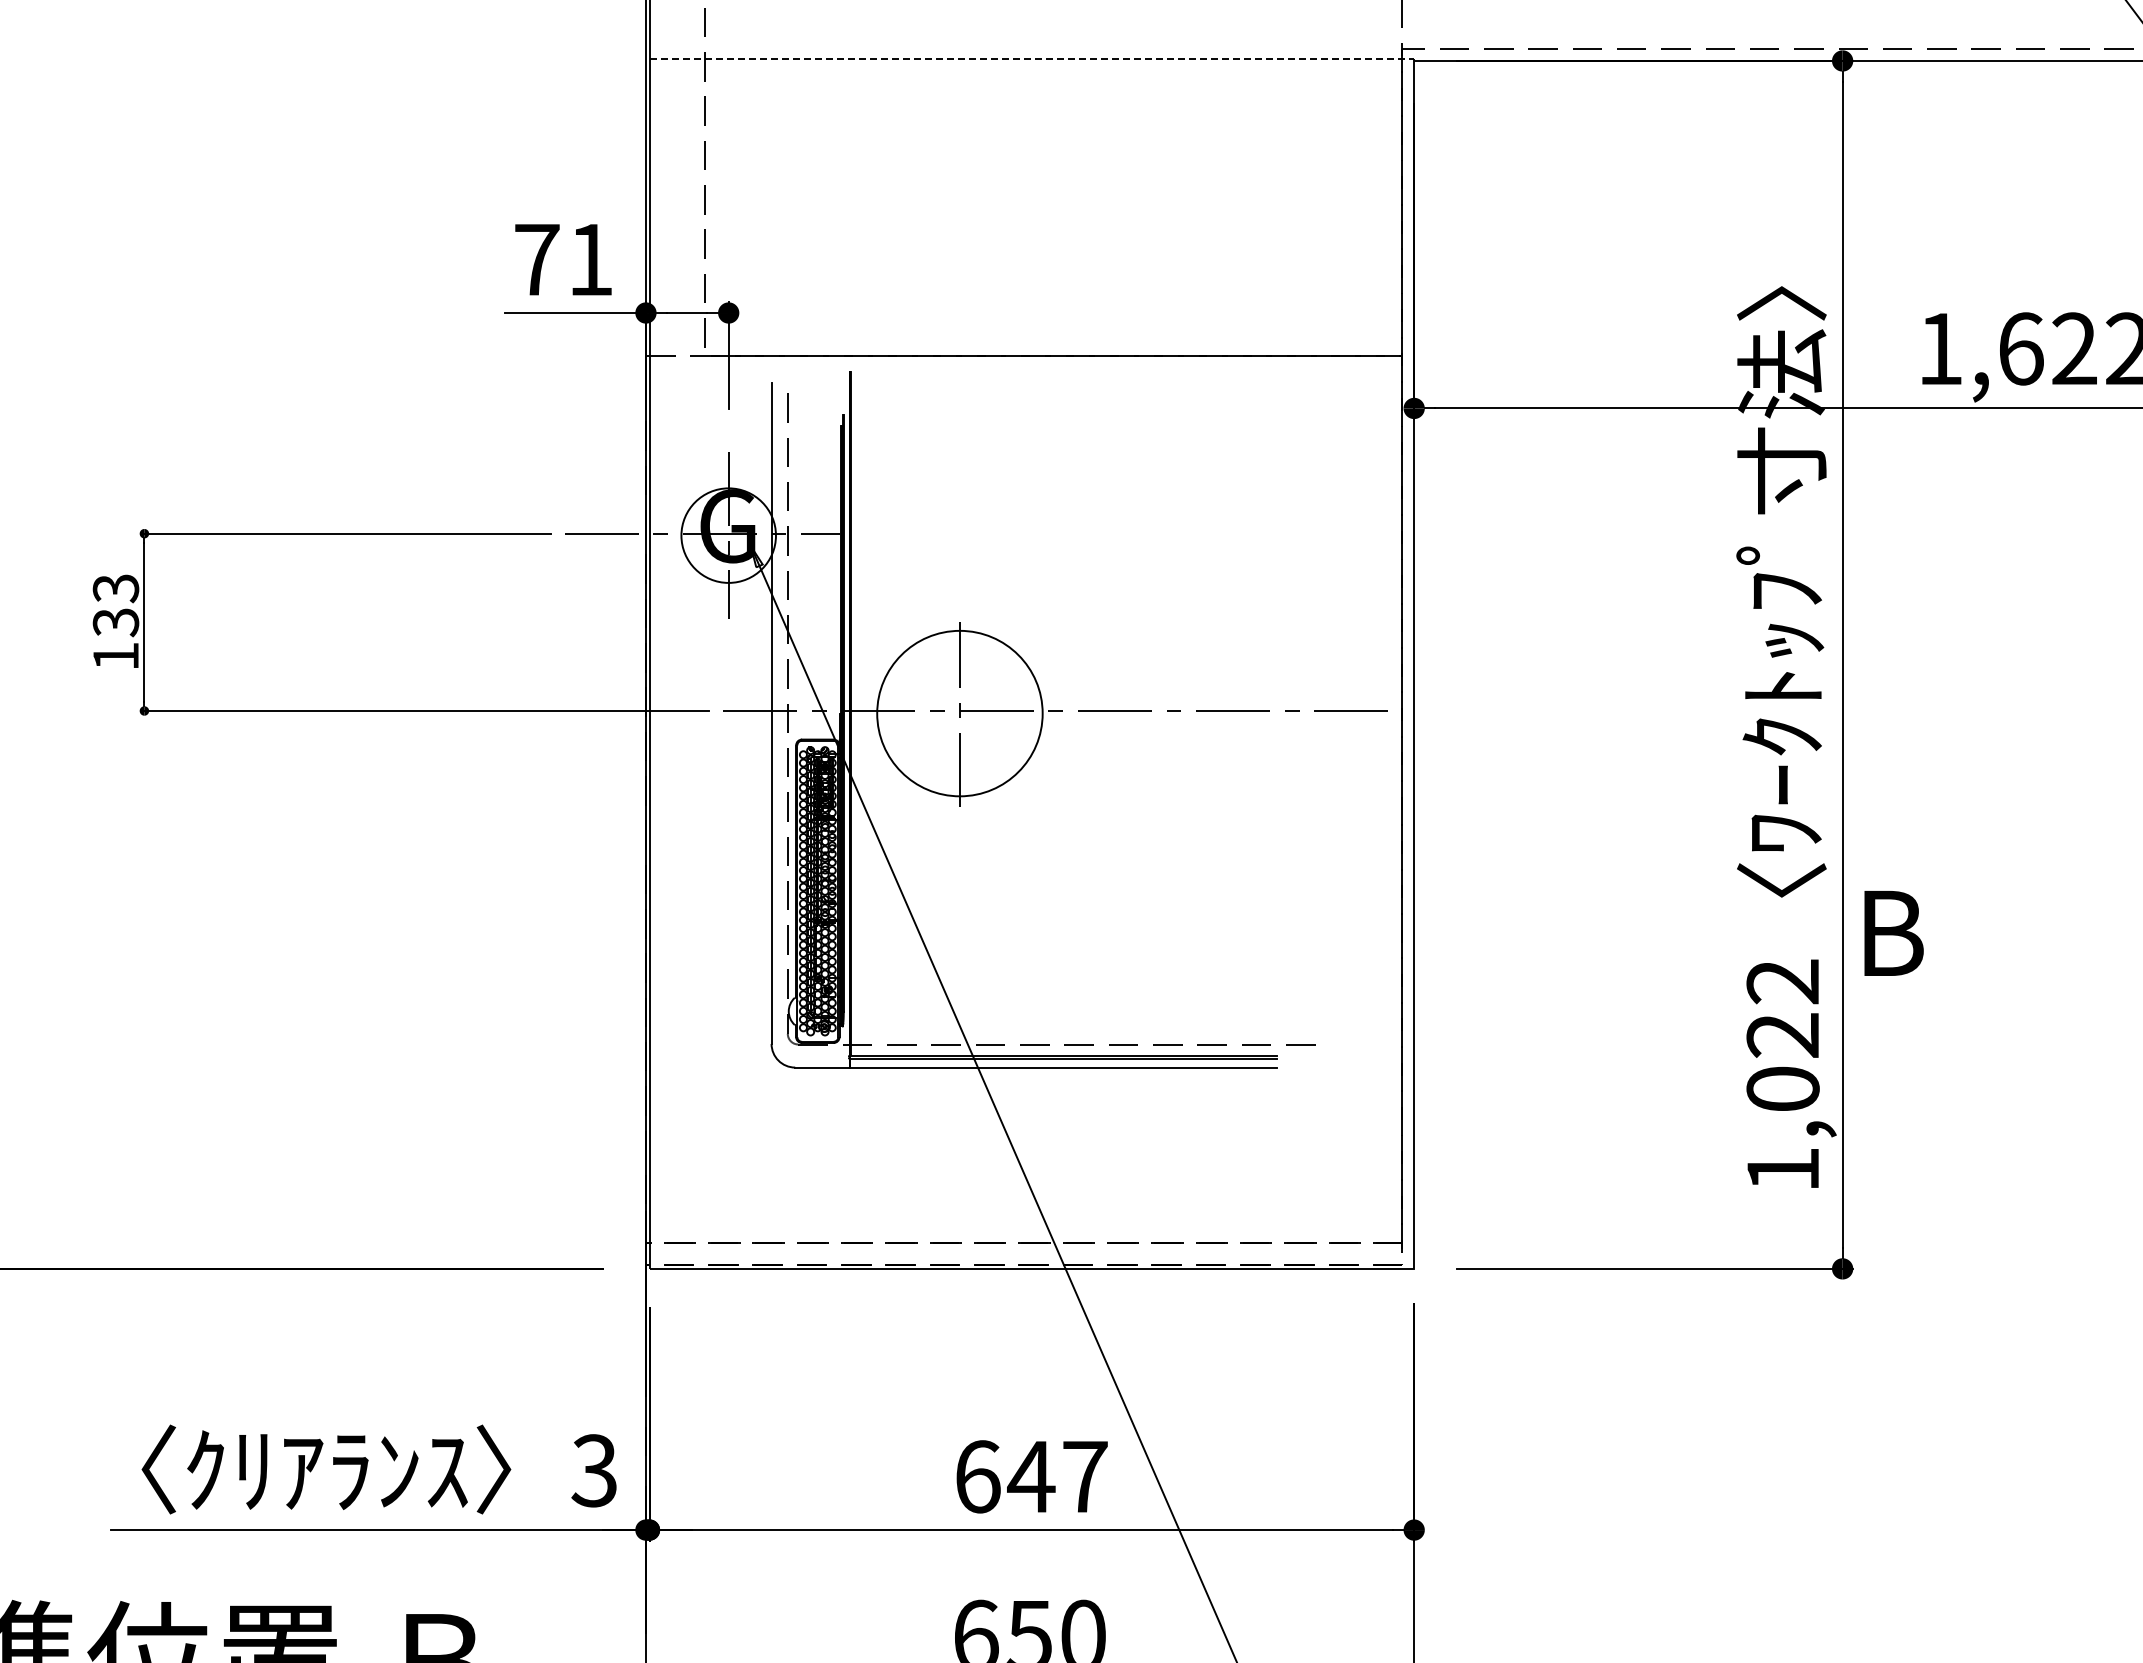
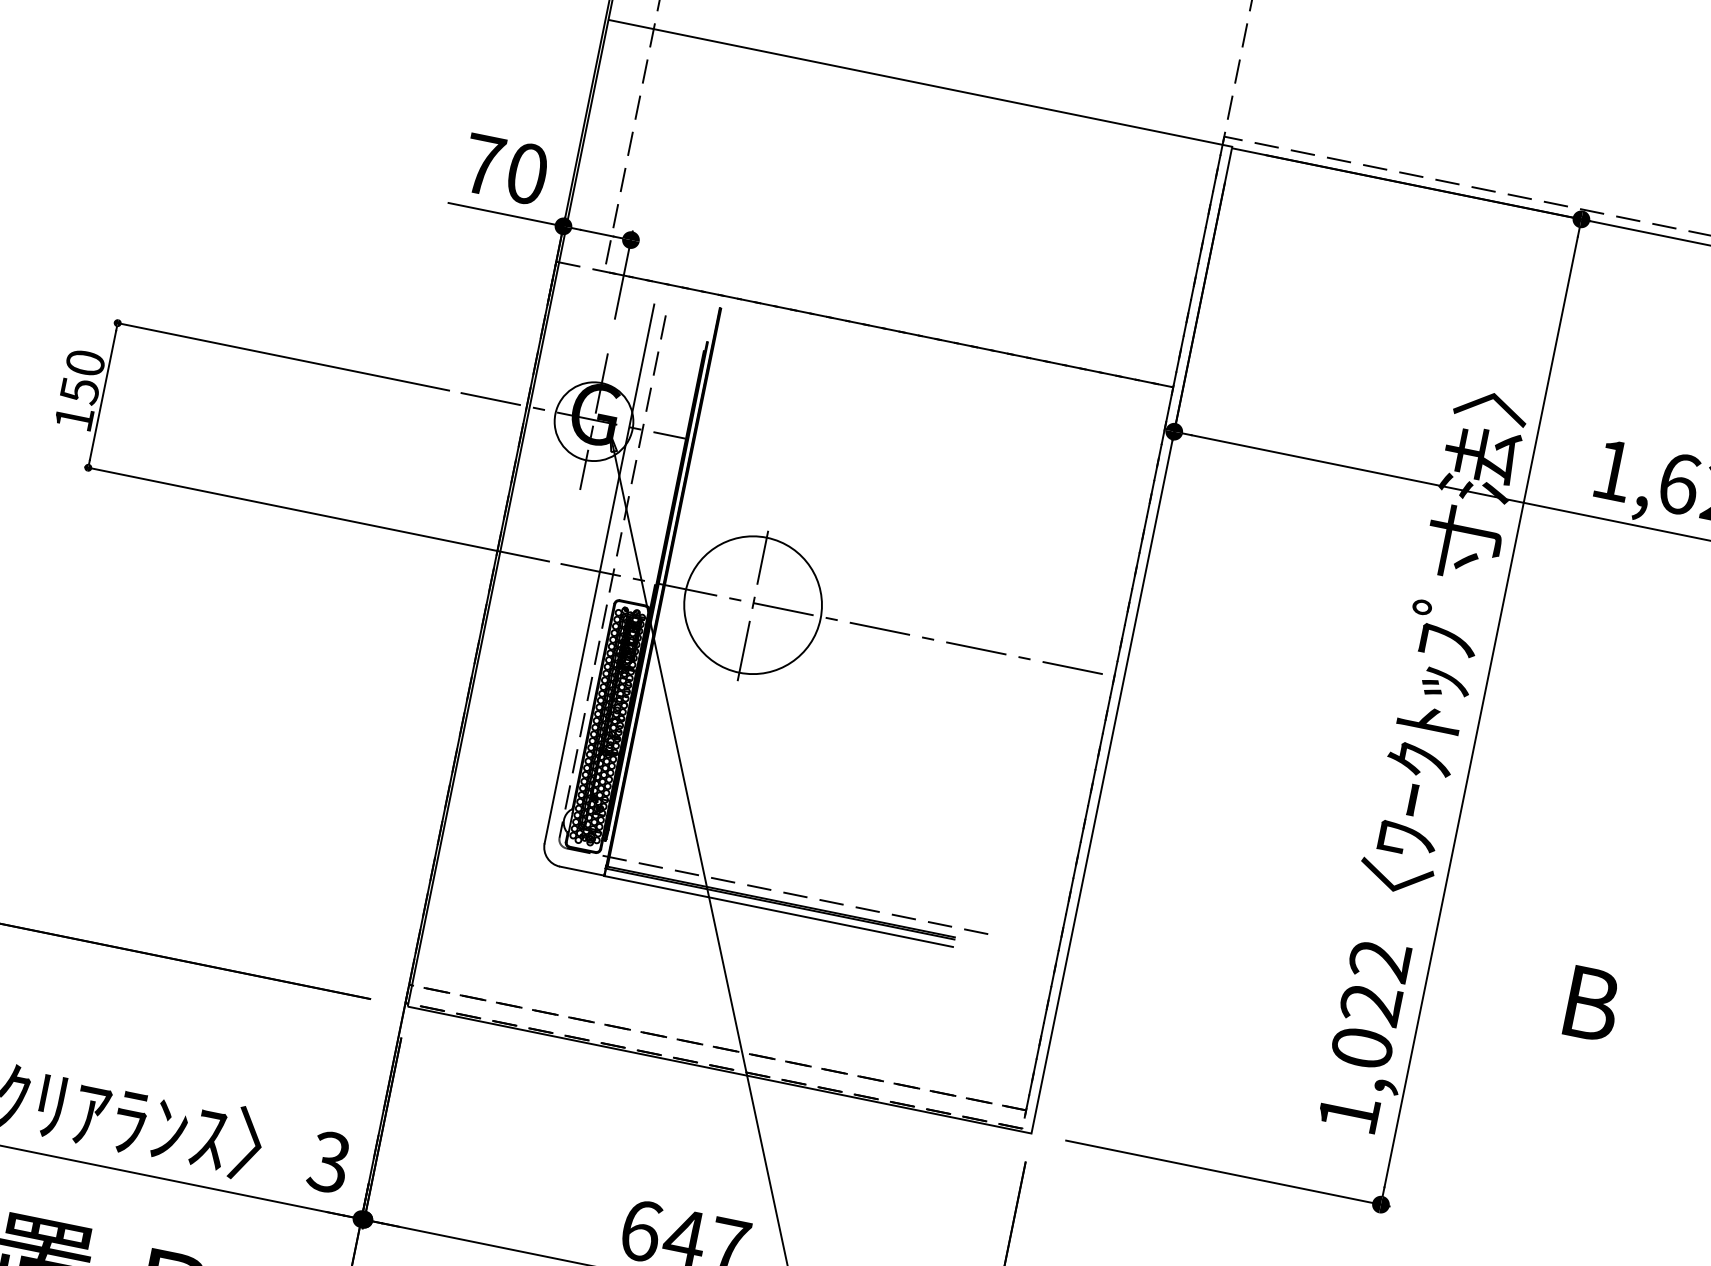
line: (1033, 59) -> (921, 83), dashed -> solid
text: (591, 259) -> (527, 173), 71 -> 70
text: (115, 605) -> (82, 376), 133 -> 150
text: (1893, 933) -> (1592, 1004), moved

